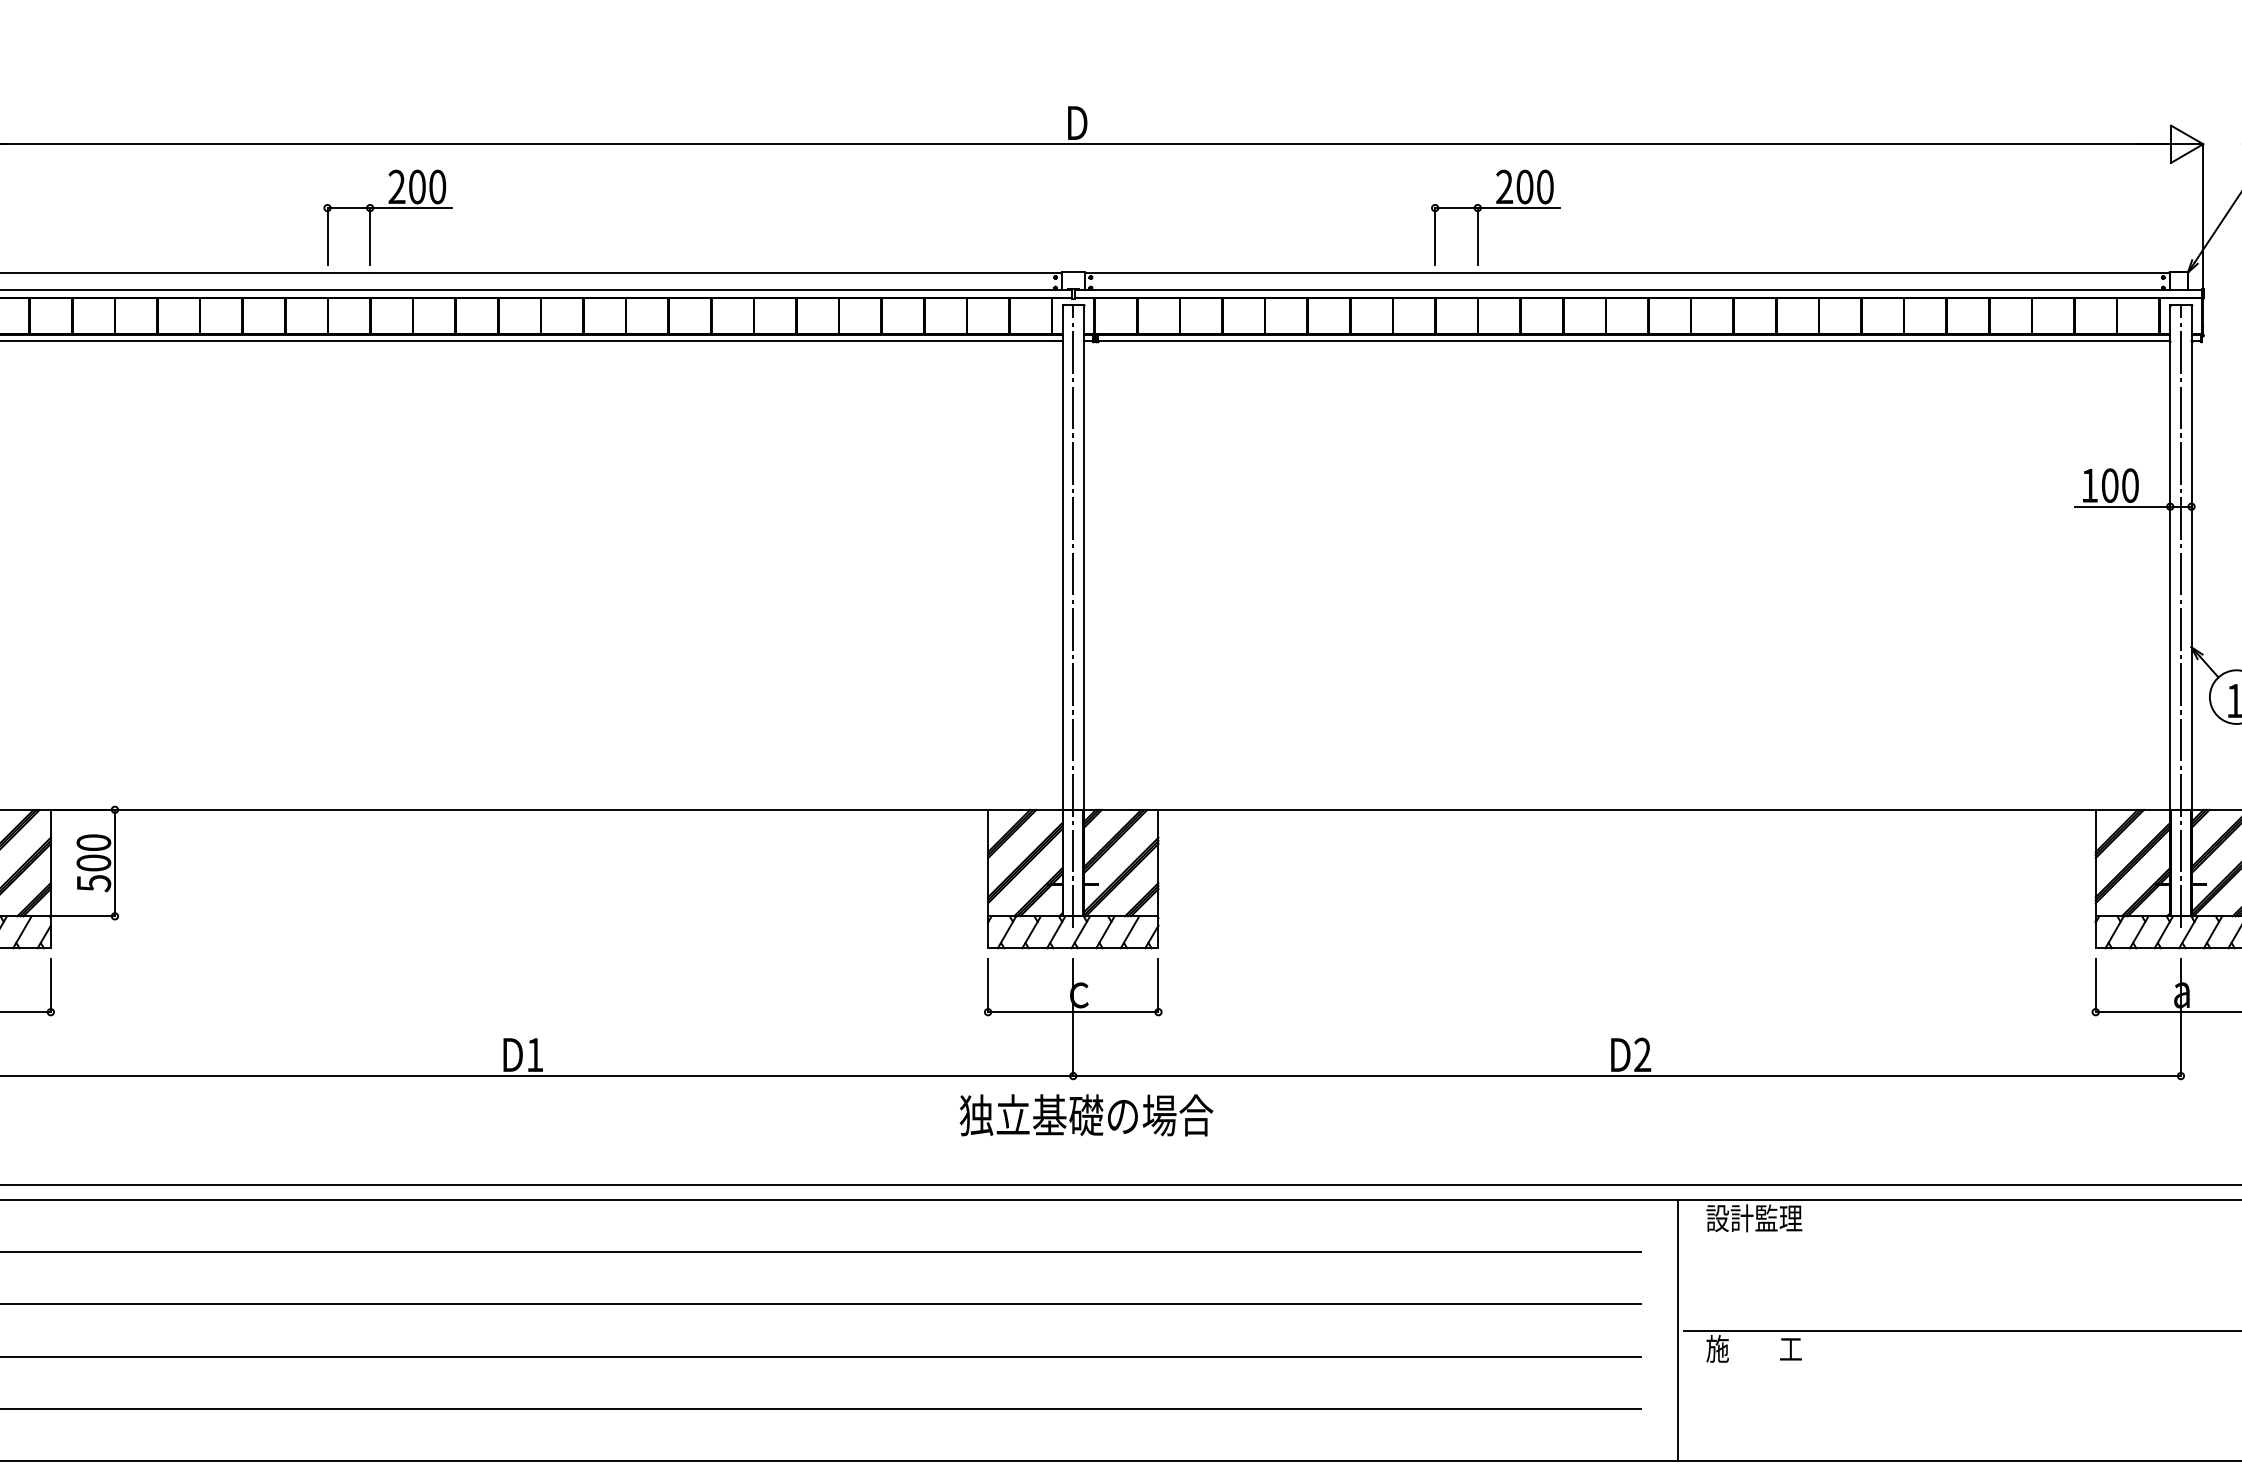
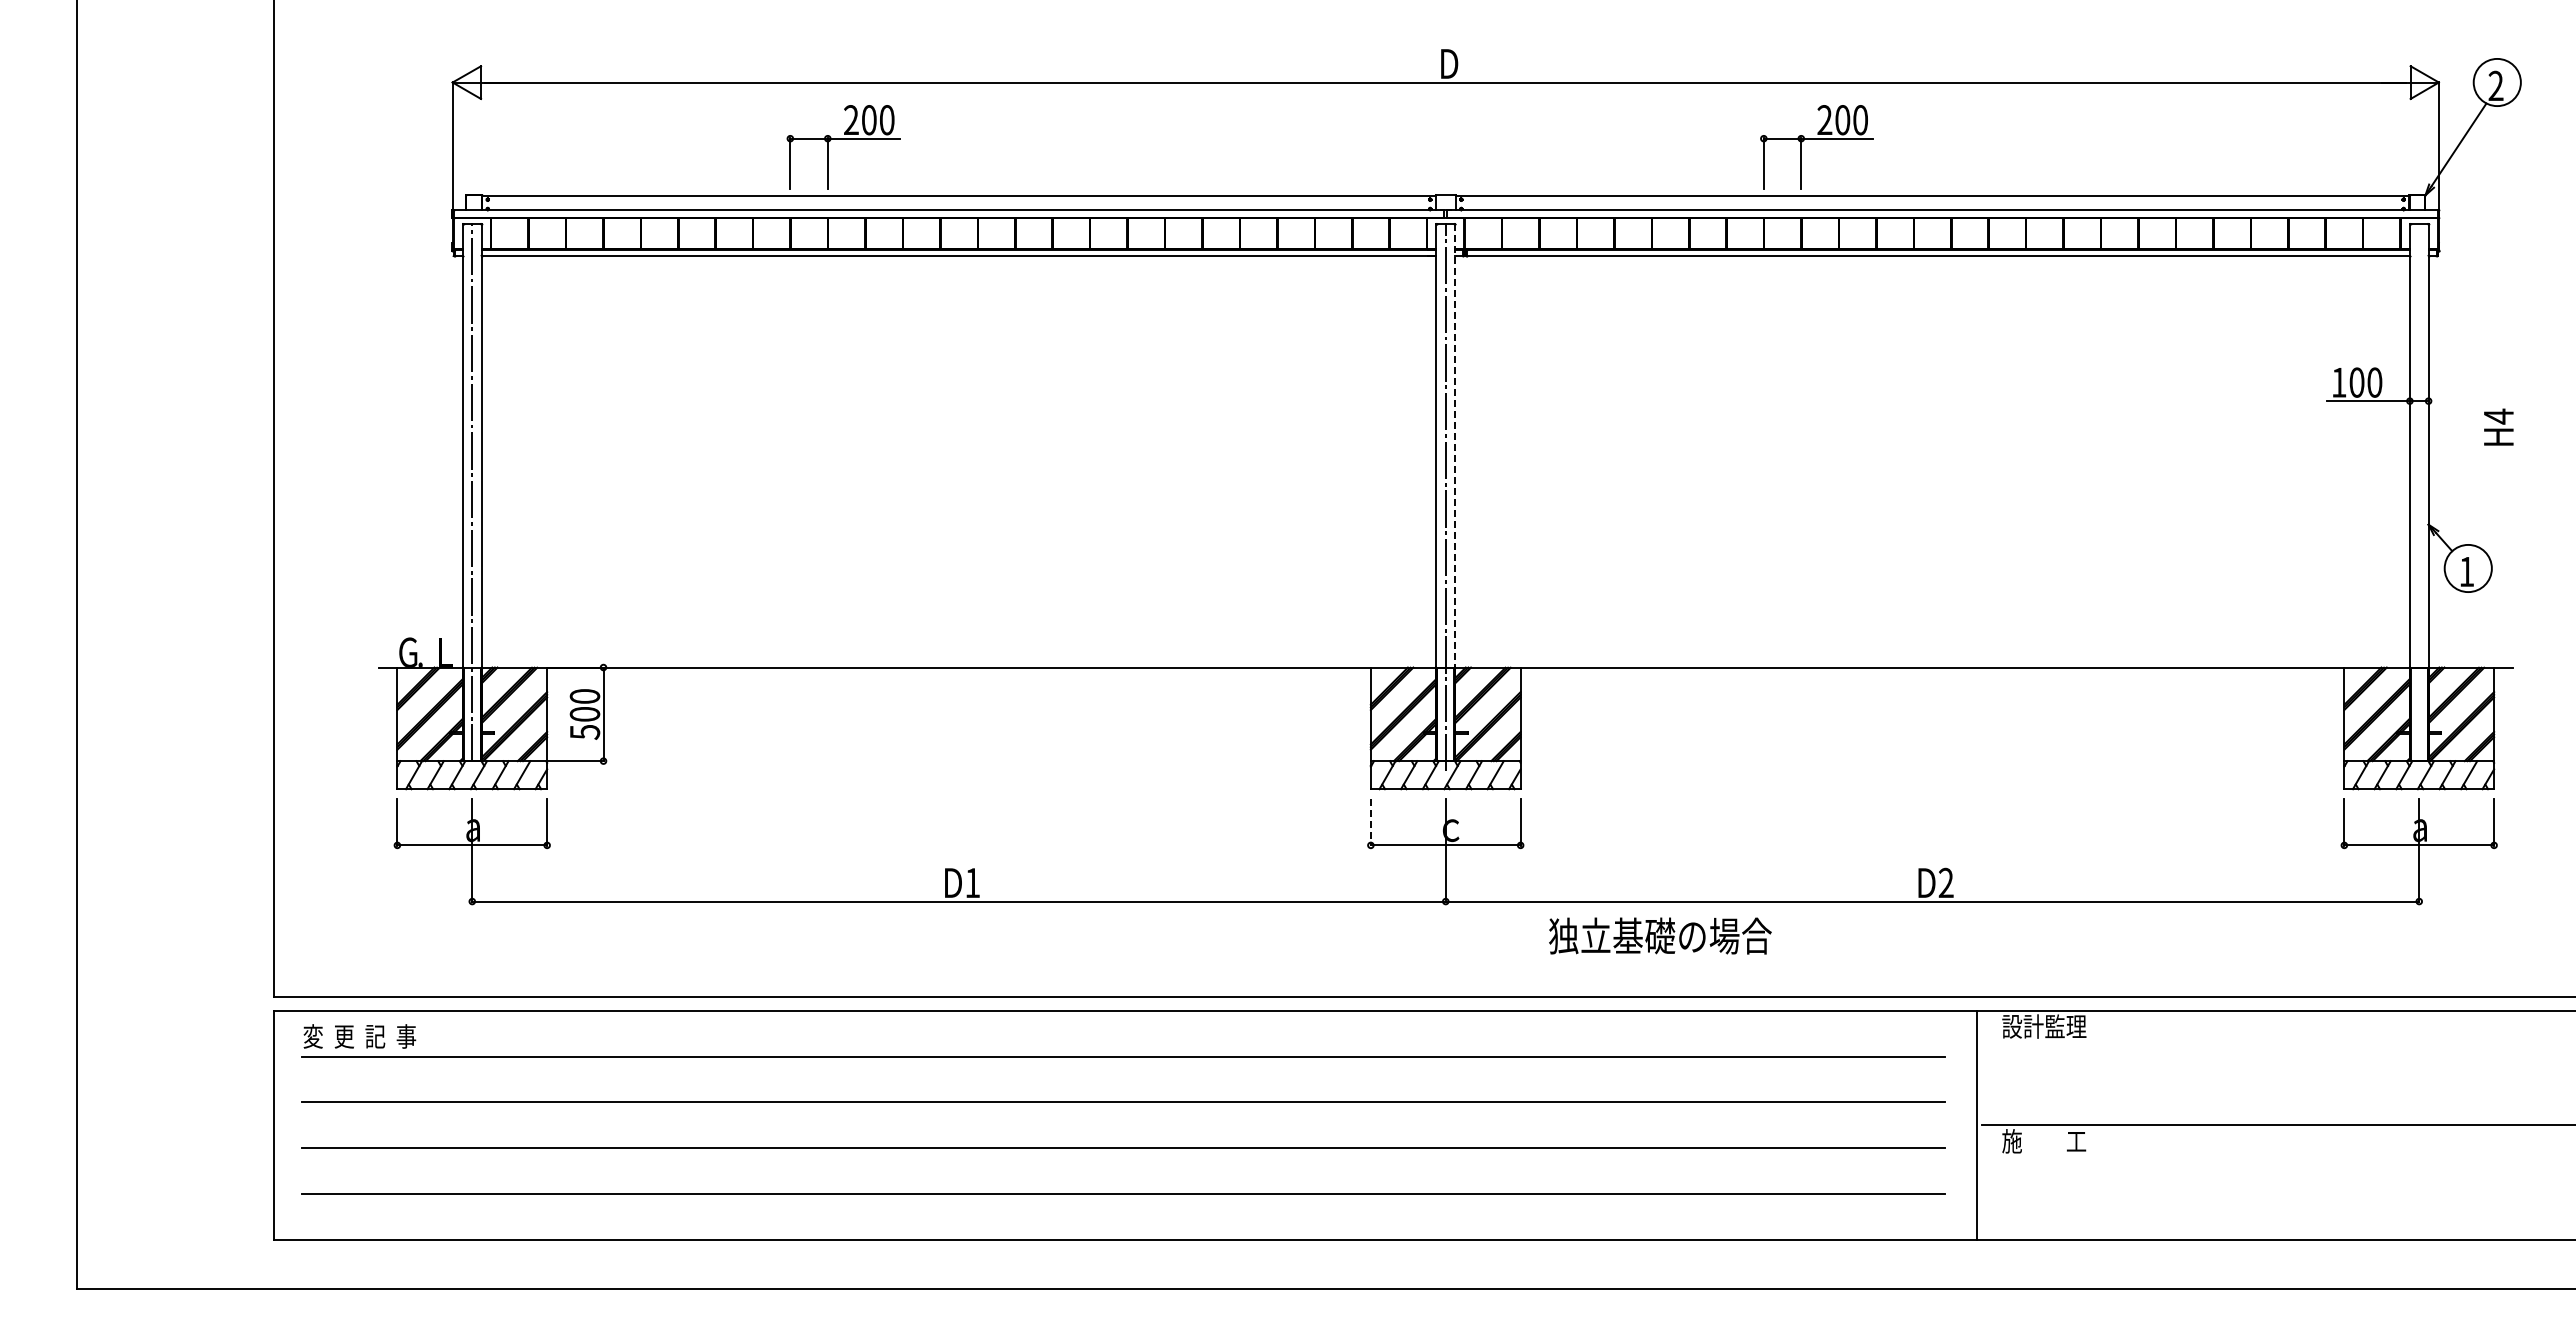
line: (1084, 557) -> (1455, 445), solid -> dashed
line: (2181, 616) -> (2419, 497), removed
line: (987, 986) -> (1370, 822), solid -> dashed
text: (1086, 1114) -> (1660, 935), moved

